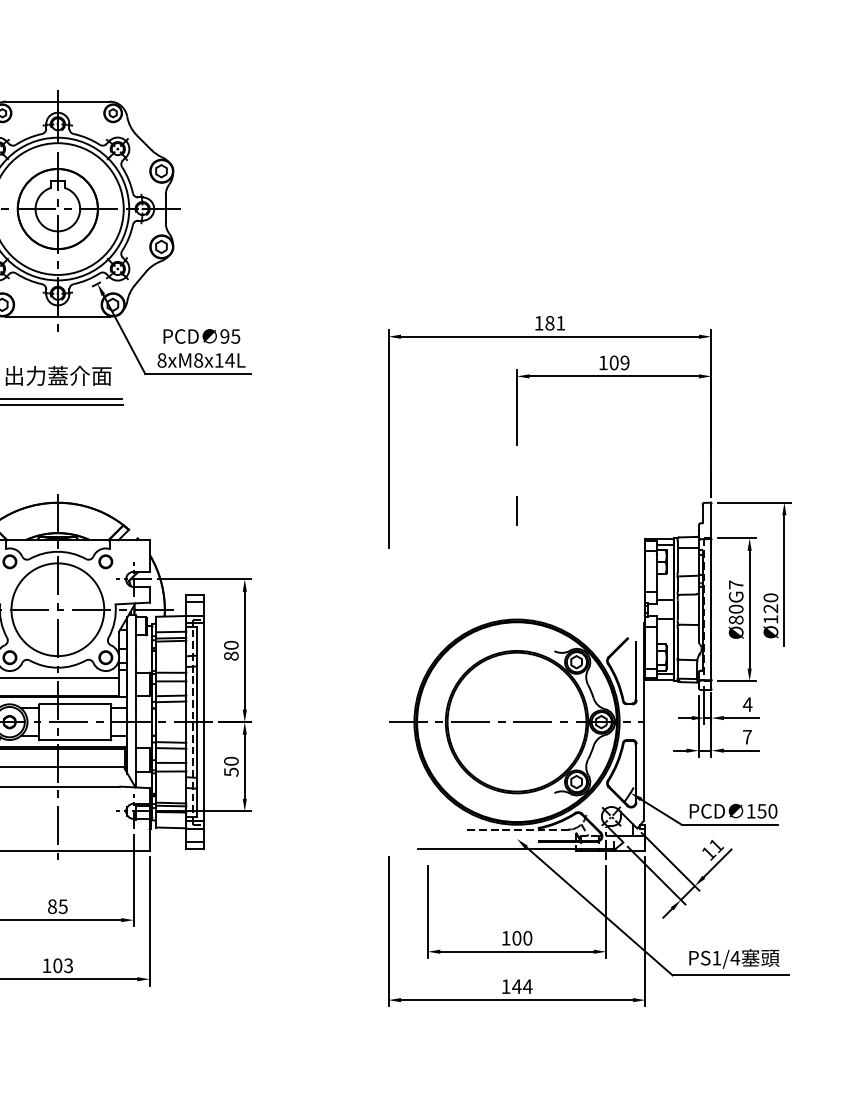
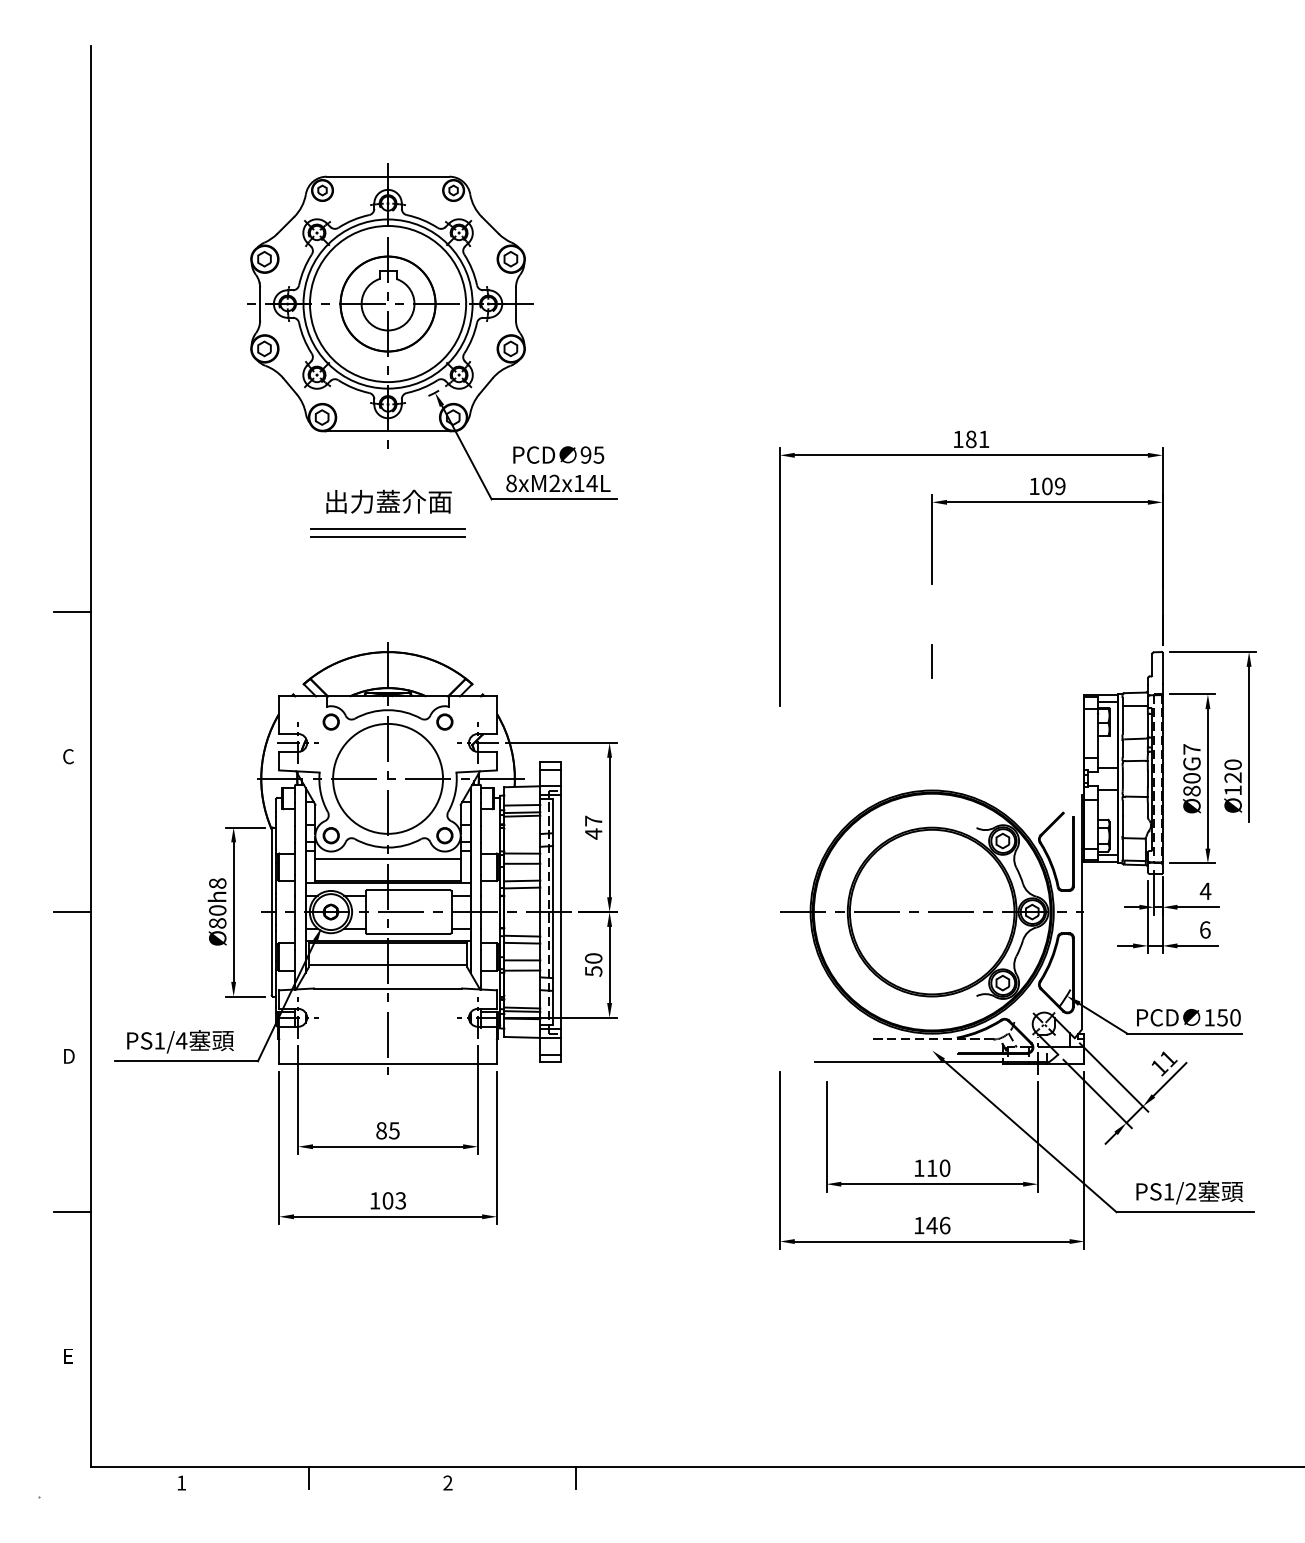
text: (198, 360) -> (554, 483), 8xM8x14L -> 8xM2x14L
text: (231, 650) -> (593, 827), 80 -> 47
text: (747, 736) -> (1205, 929), 7 -> 6
text: (517, 937) -> (932, 1167), 100 -> 110
text: (734, 957) -> (1190, 1191), PS1/4 -> PS1/2
text: (527, 986) -> (944, 1225), 144 -> 146

